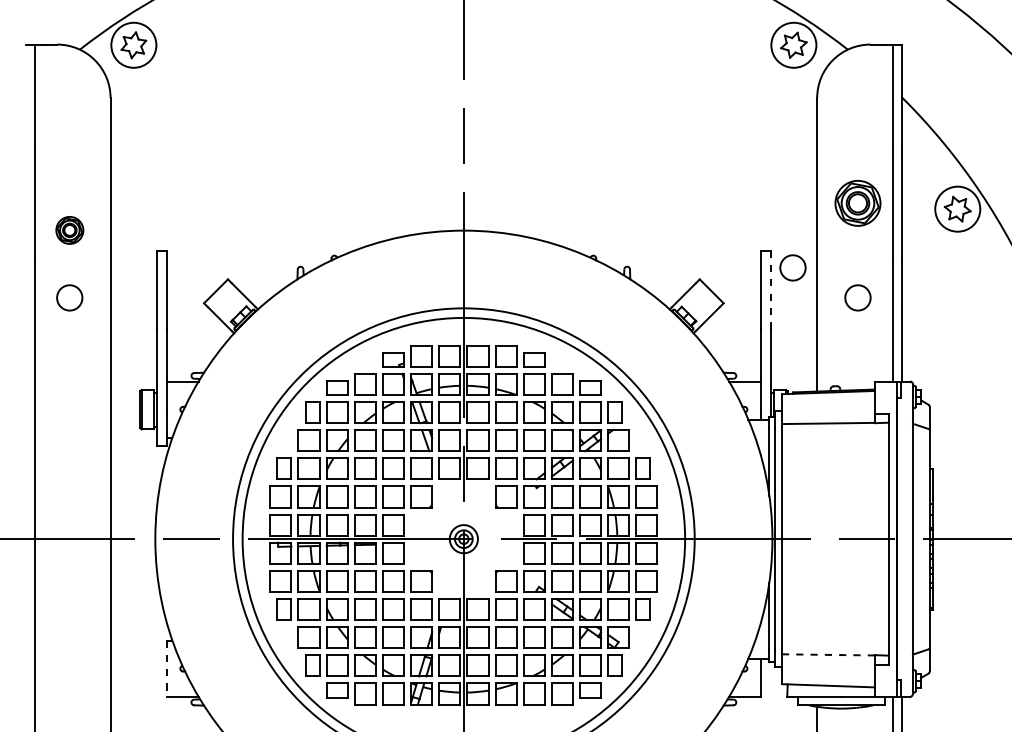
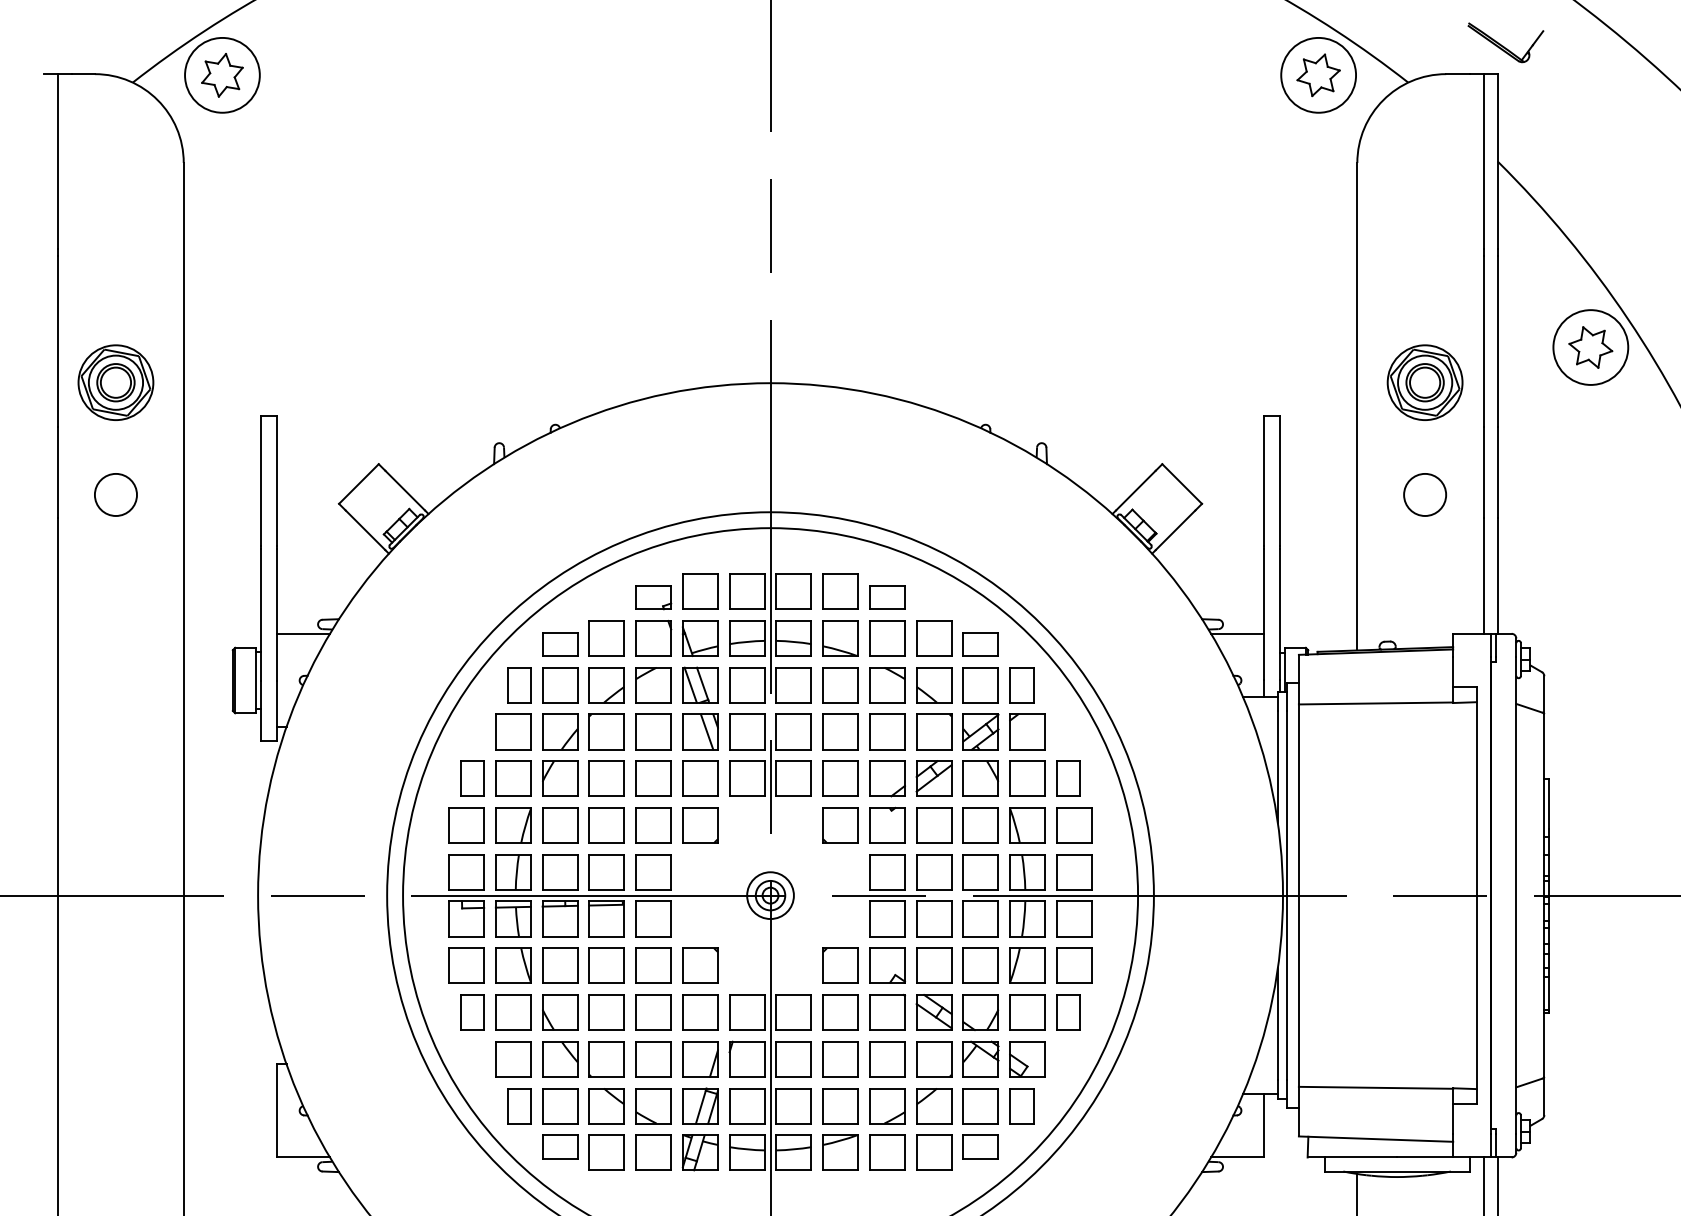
part: (906, 25) -> (1505, 42), added
part: (857, 203) -> (1424, 382), moved
part: (69, 230) -> (115, 382), size x1.67
circle: (792, 267) -> (1316, 444), removed
line: (770, 289) -> (1279, 480), dashed -> solid
line: (827, 654) -> (1374, 1087), dashed -> solid
line: (166, 669) -> (276, 1112), dashed -> solid

